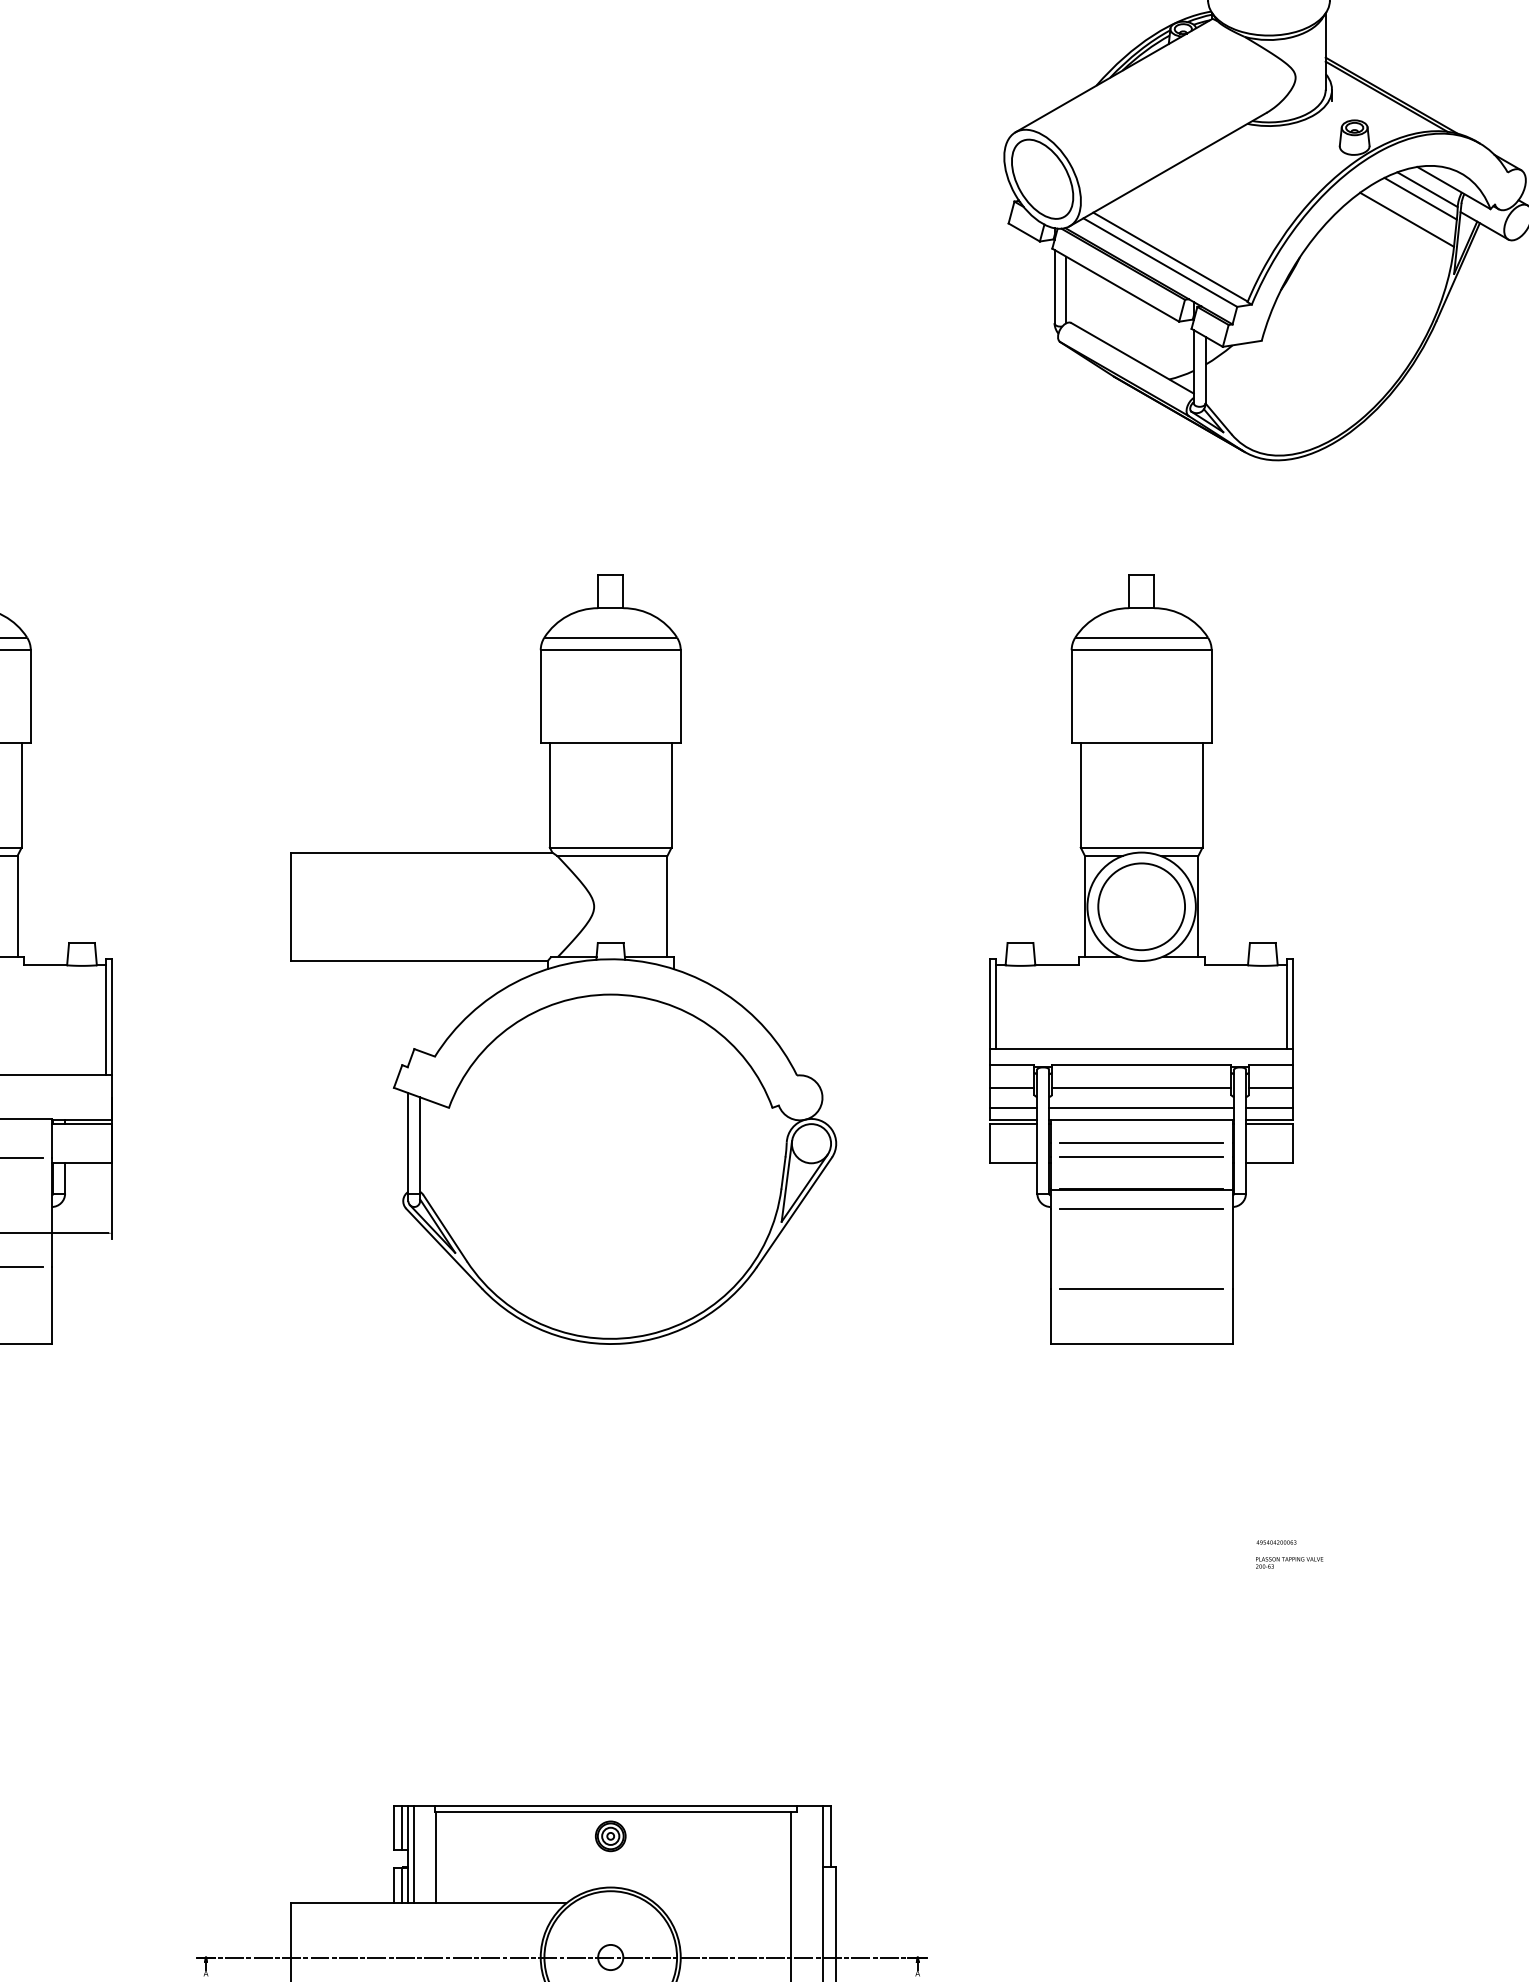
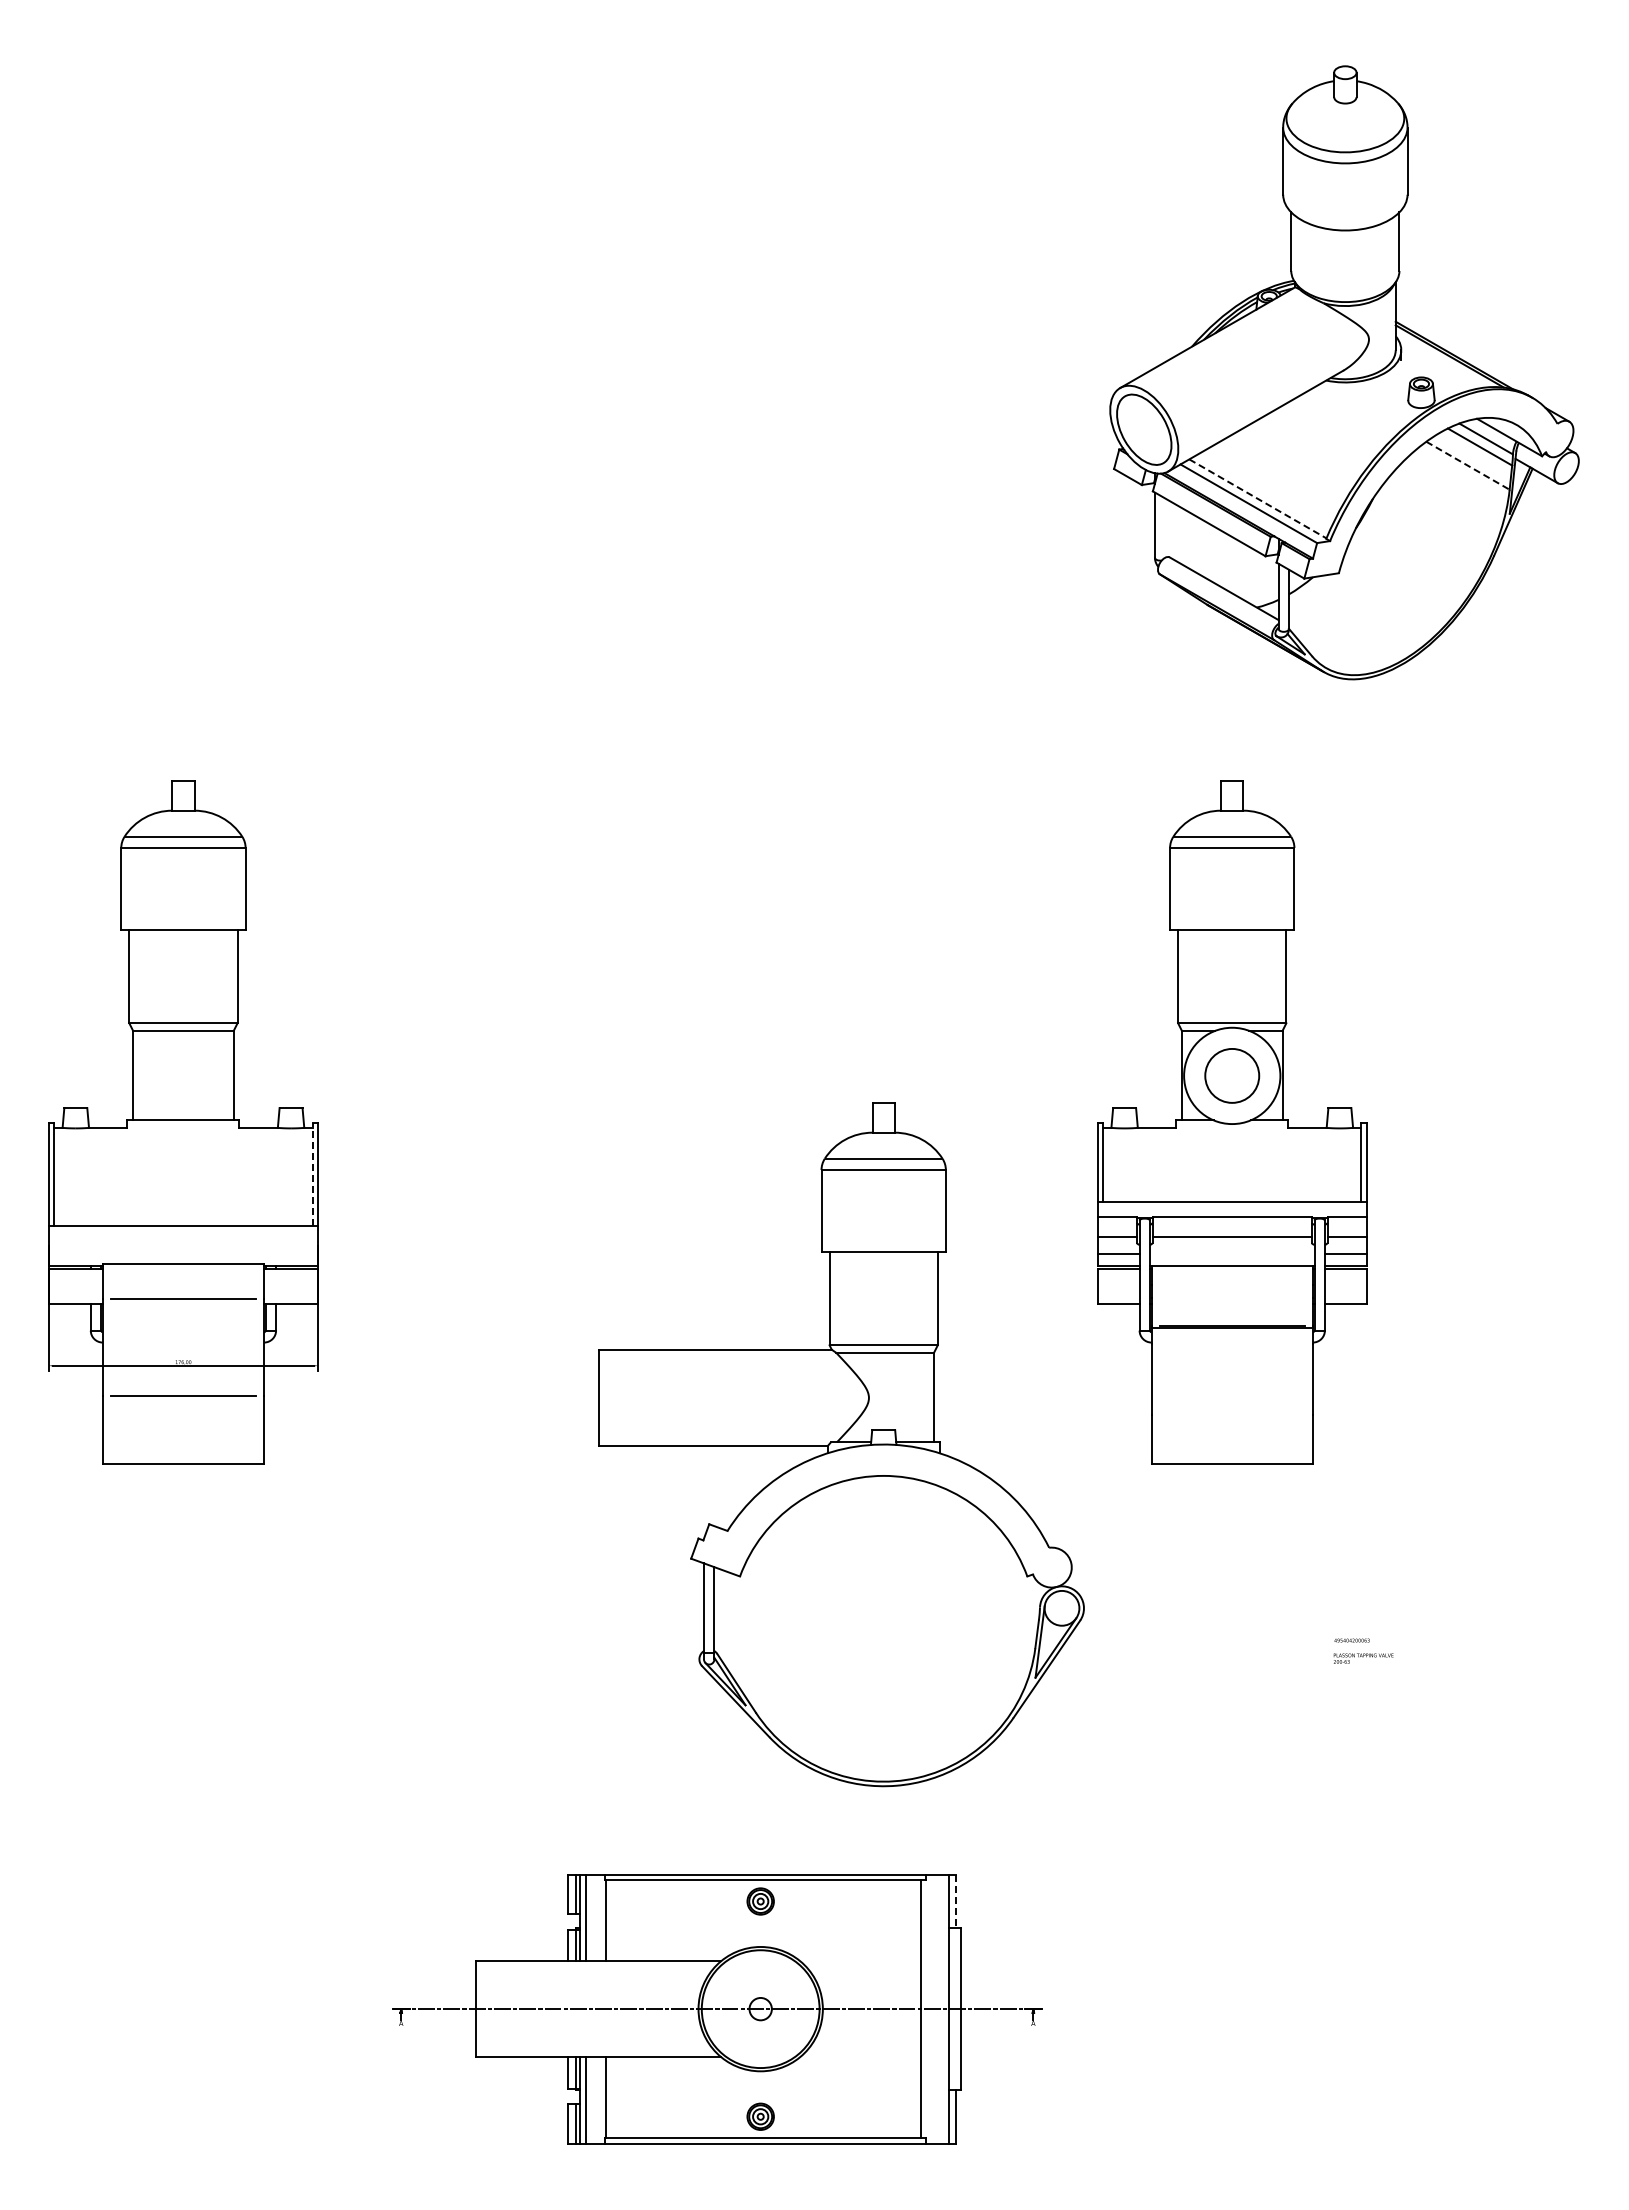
line: (1407, 220) -> (1468, 466), solid -> dashed
line: (1171, 257) -> (1258, 499), solid -> dashed
line: (1066, 289) -> (1165, 527), removed
circle: (1140, 906) -> (1231, 1075), size x0.7
part: (563, 959) -> (841, 1444), moved
line: (106, 1017) -> (312, 1174), solid -> dashed
line: (1141, 1107) -> (1232, 1254), removed
line: (1140, 1142) -> (1231, 1285), removed
line: (1140, 1157) -> (1231, 1298), removed
line: (1140, 1209) -> (1231, 1344), removed
line: (1140, 1289) -> (1231, 1415), removed
line: (831, 1836) -> (956, 1901), solid -> dashed

